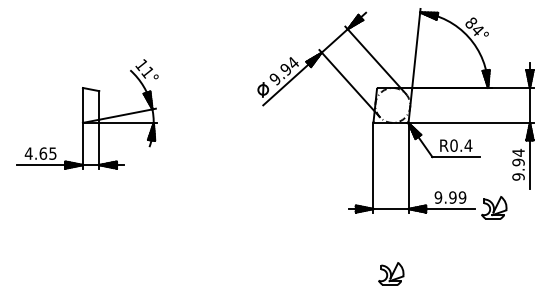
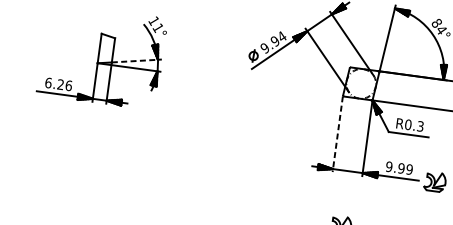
line: (126, 114) -> (135, 61), solid -> dashed
text: (468, 145) -> (420, 126), R0.4 -> R0.3
text: (40, 153) -> (58, 84), 4.65 -> 6.26
line: (373, 167) -> (337, 134), solid -> dashed

